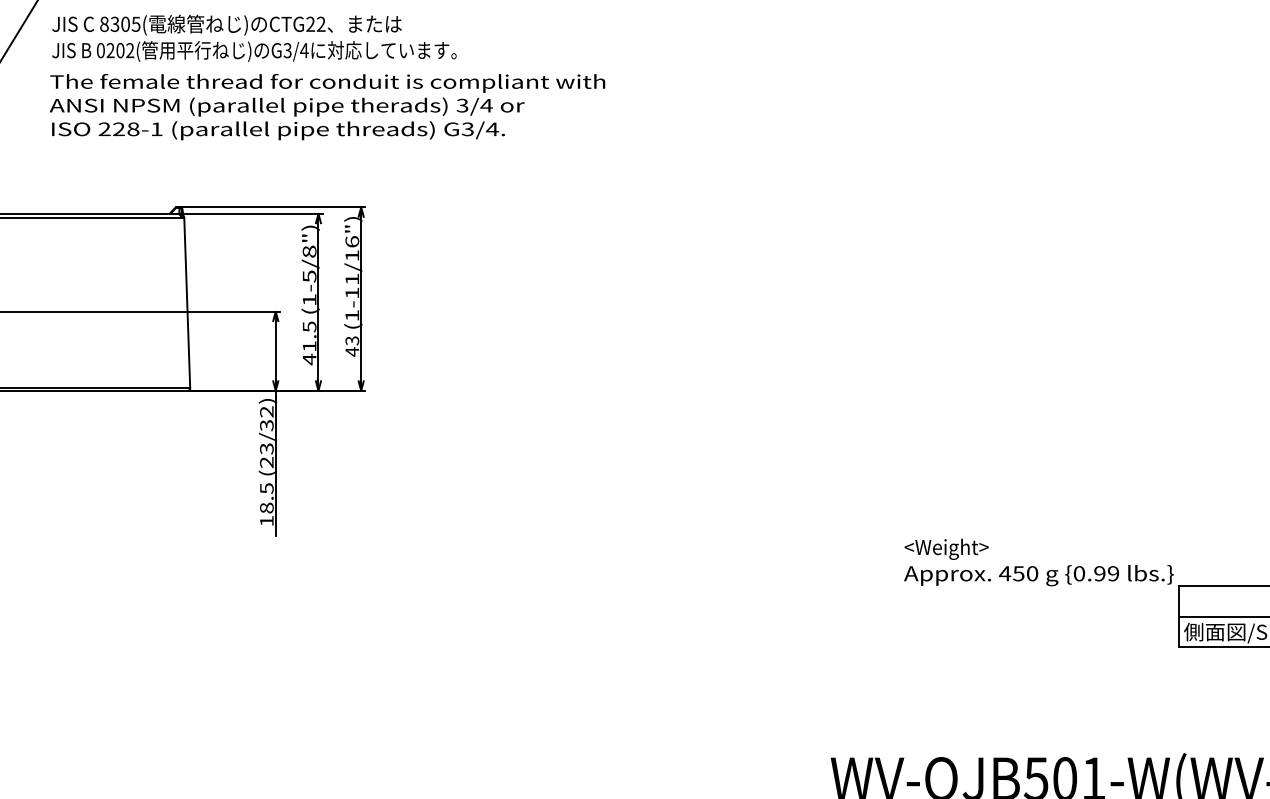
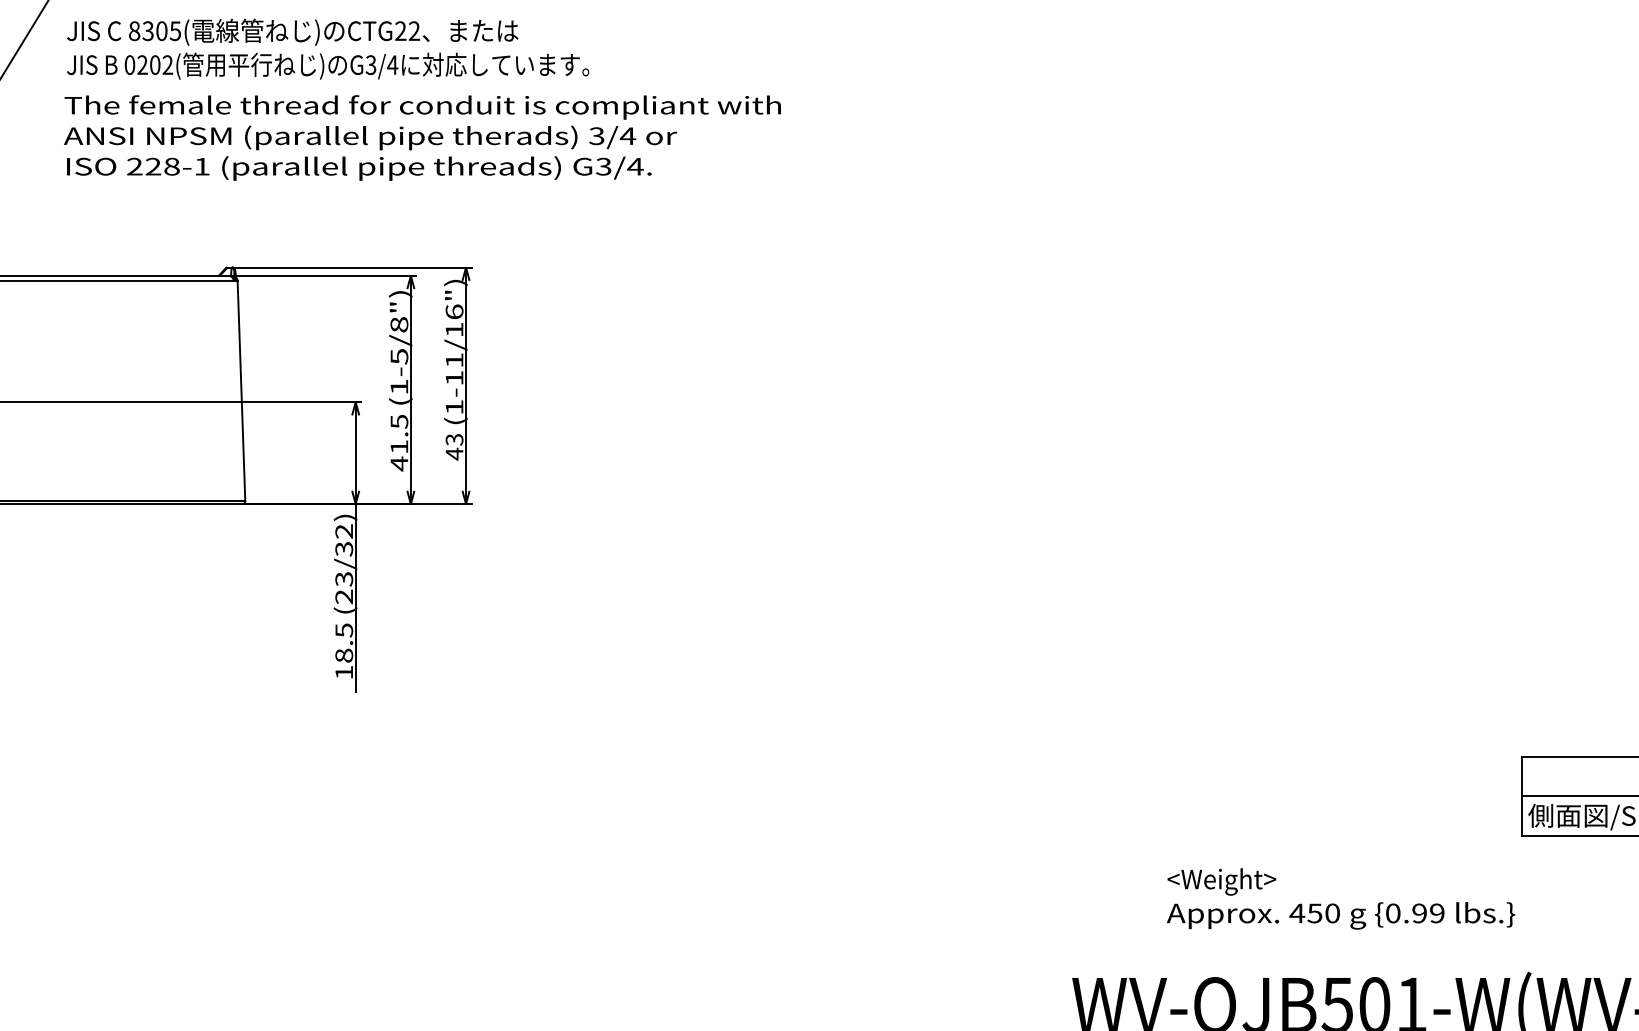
text: (1039, 562) -> (1341, 898), moved

